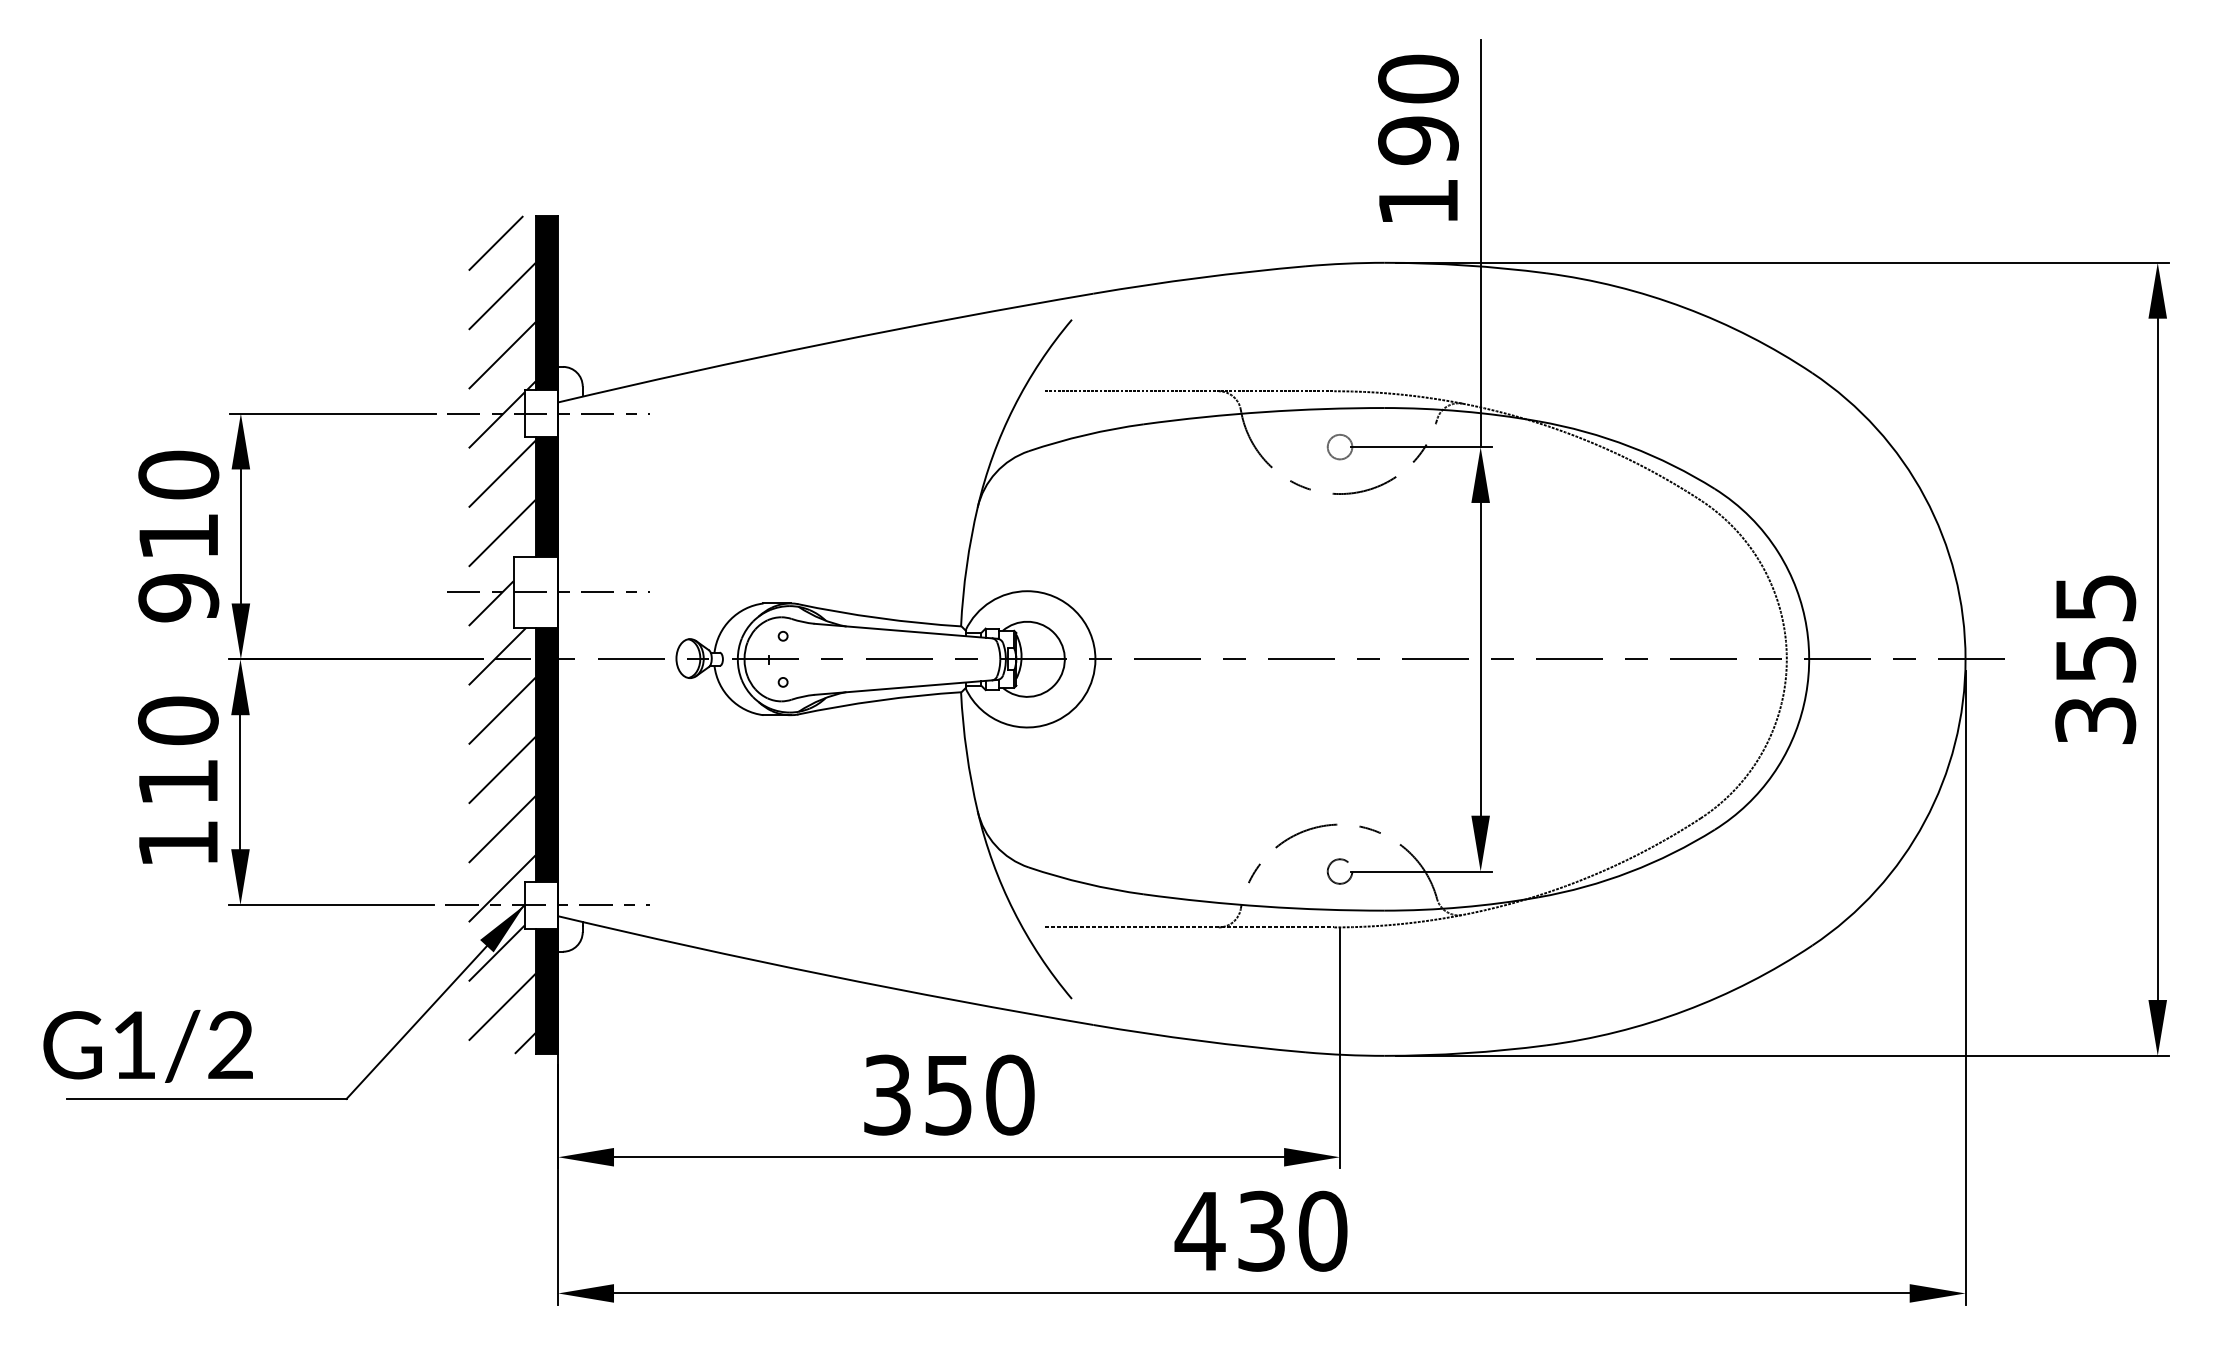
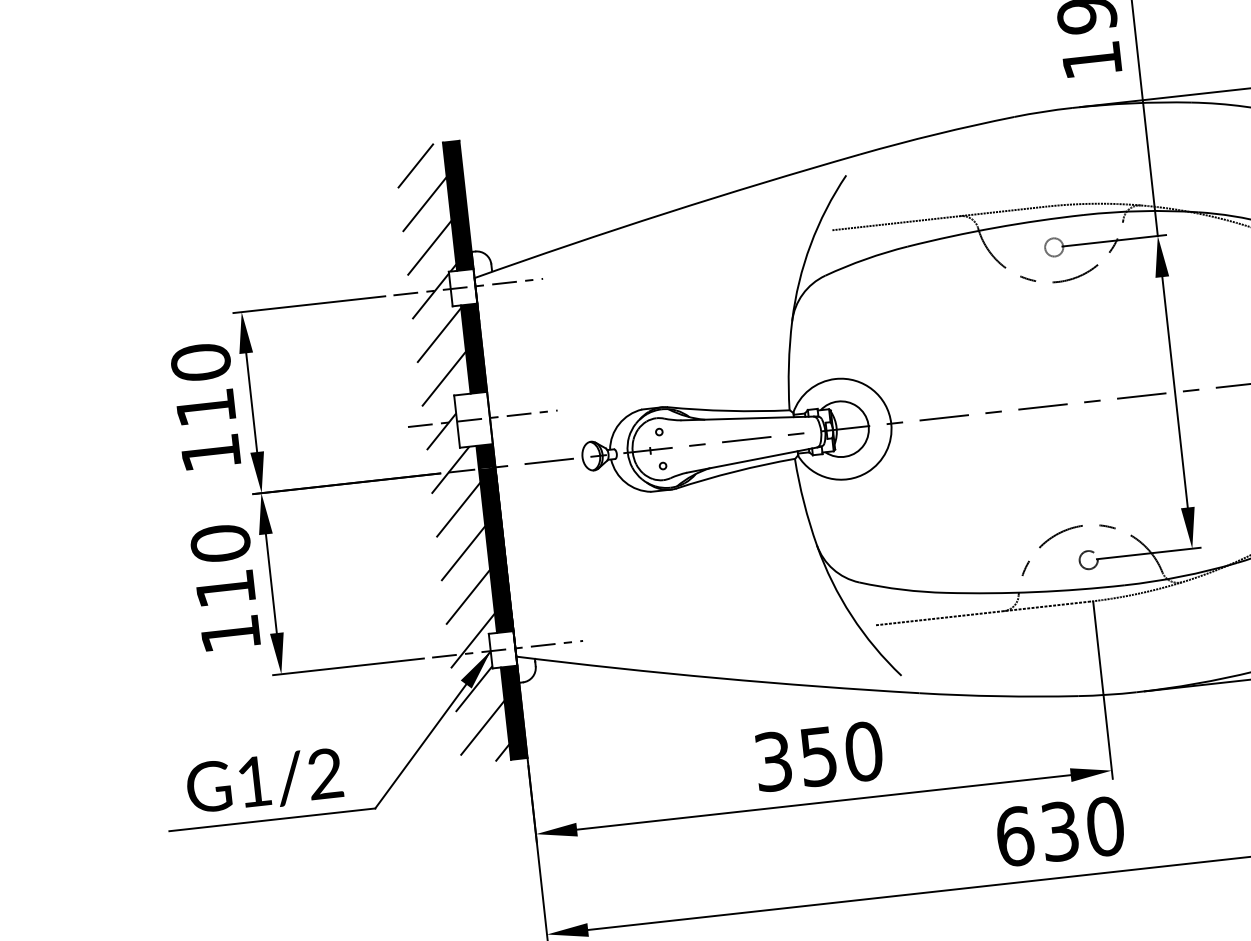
text: (178, 598) -> (210, 453), 910 -> 110
text: (147, 1046) -> (264, 781), moved
text: (1199, 1230) -> (1014, 835), 430 -> 630

